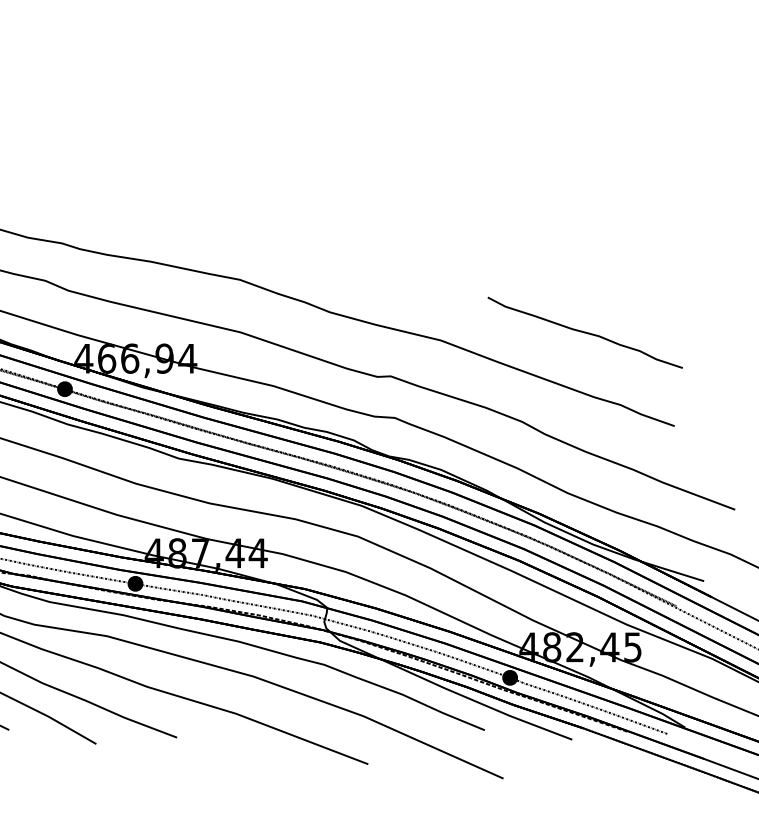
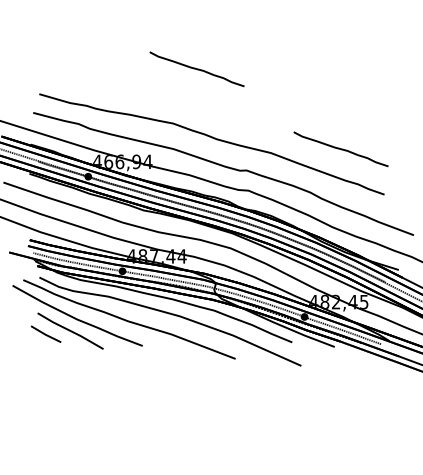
part: (287, 168) -> (196, 69), added

